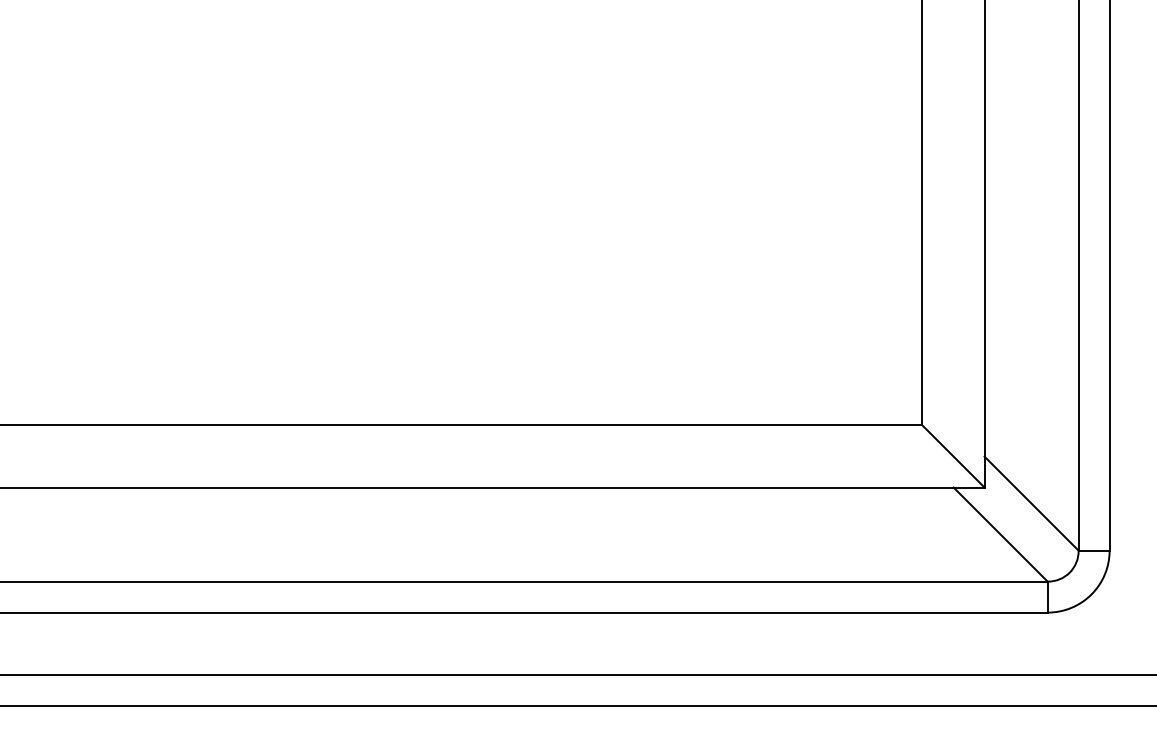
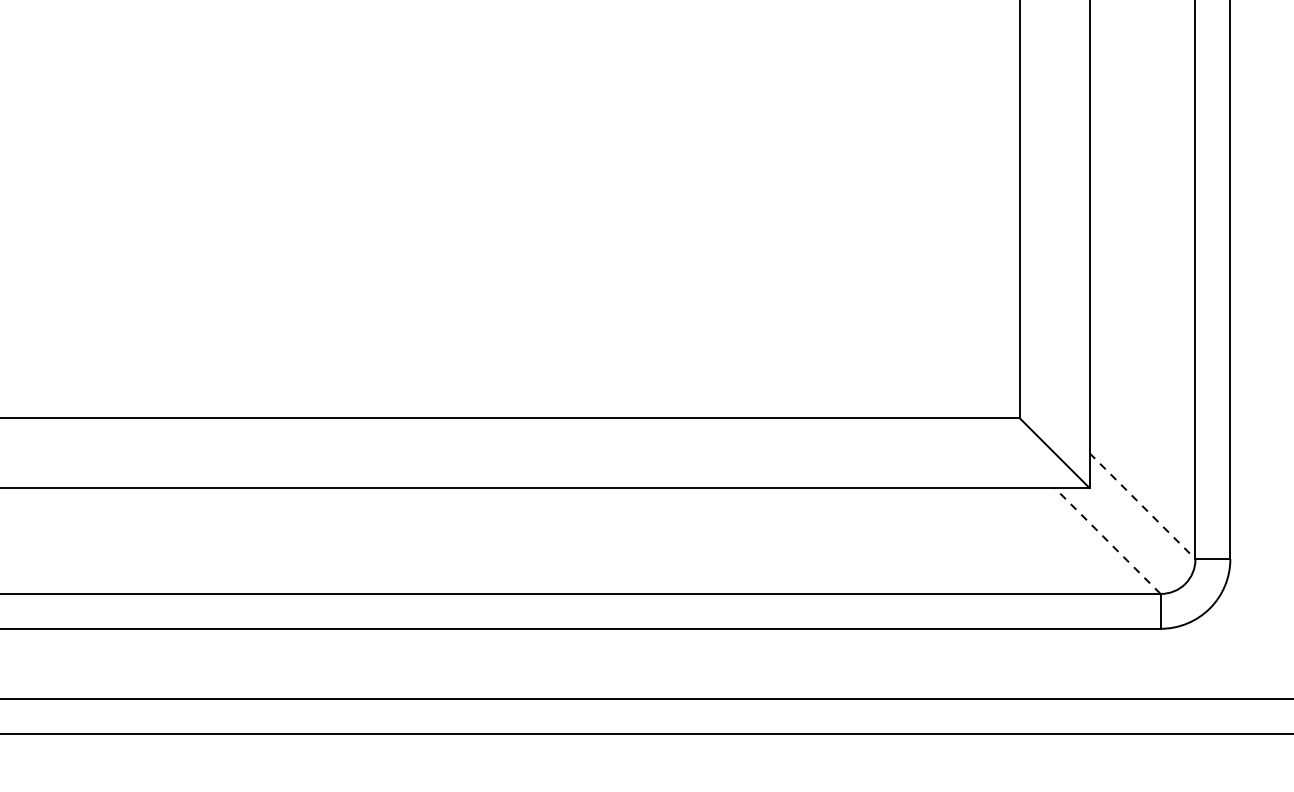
line: (1031, 504) -> (1142, 507), solid -> dashed
line: (1000, 534) -> (1107, 540), solid -> dashed

